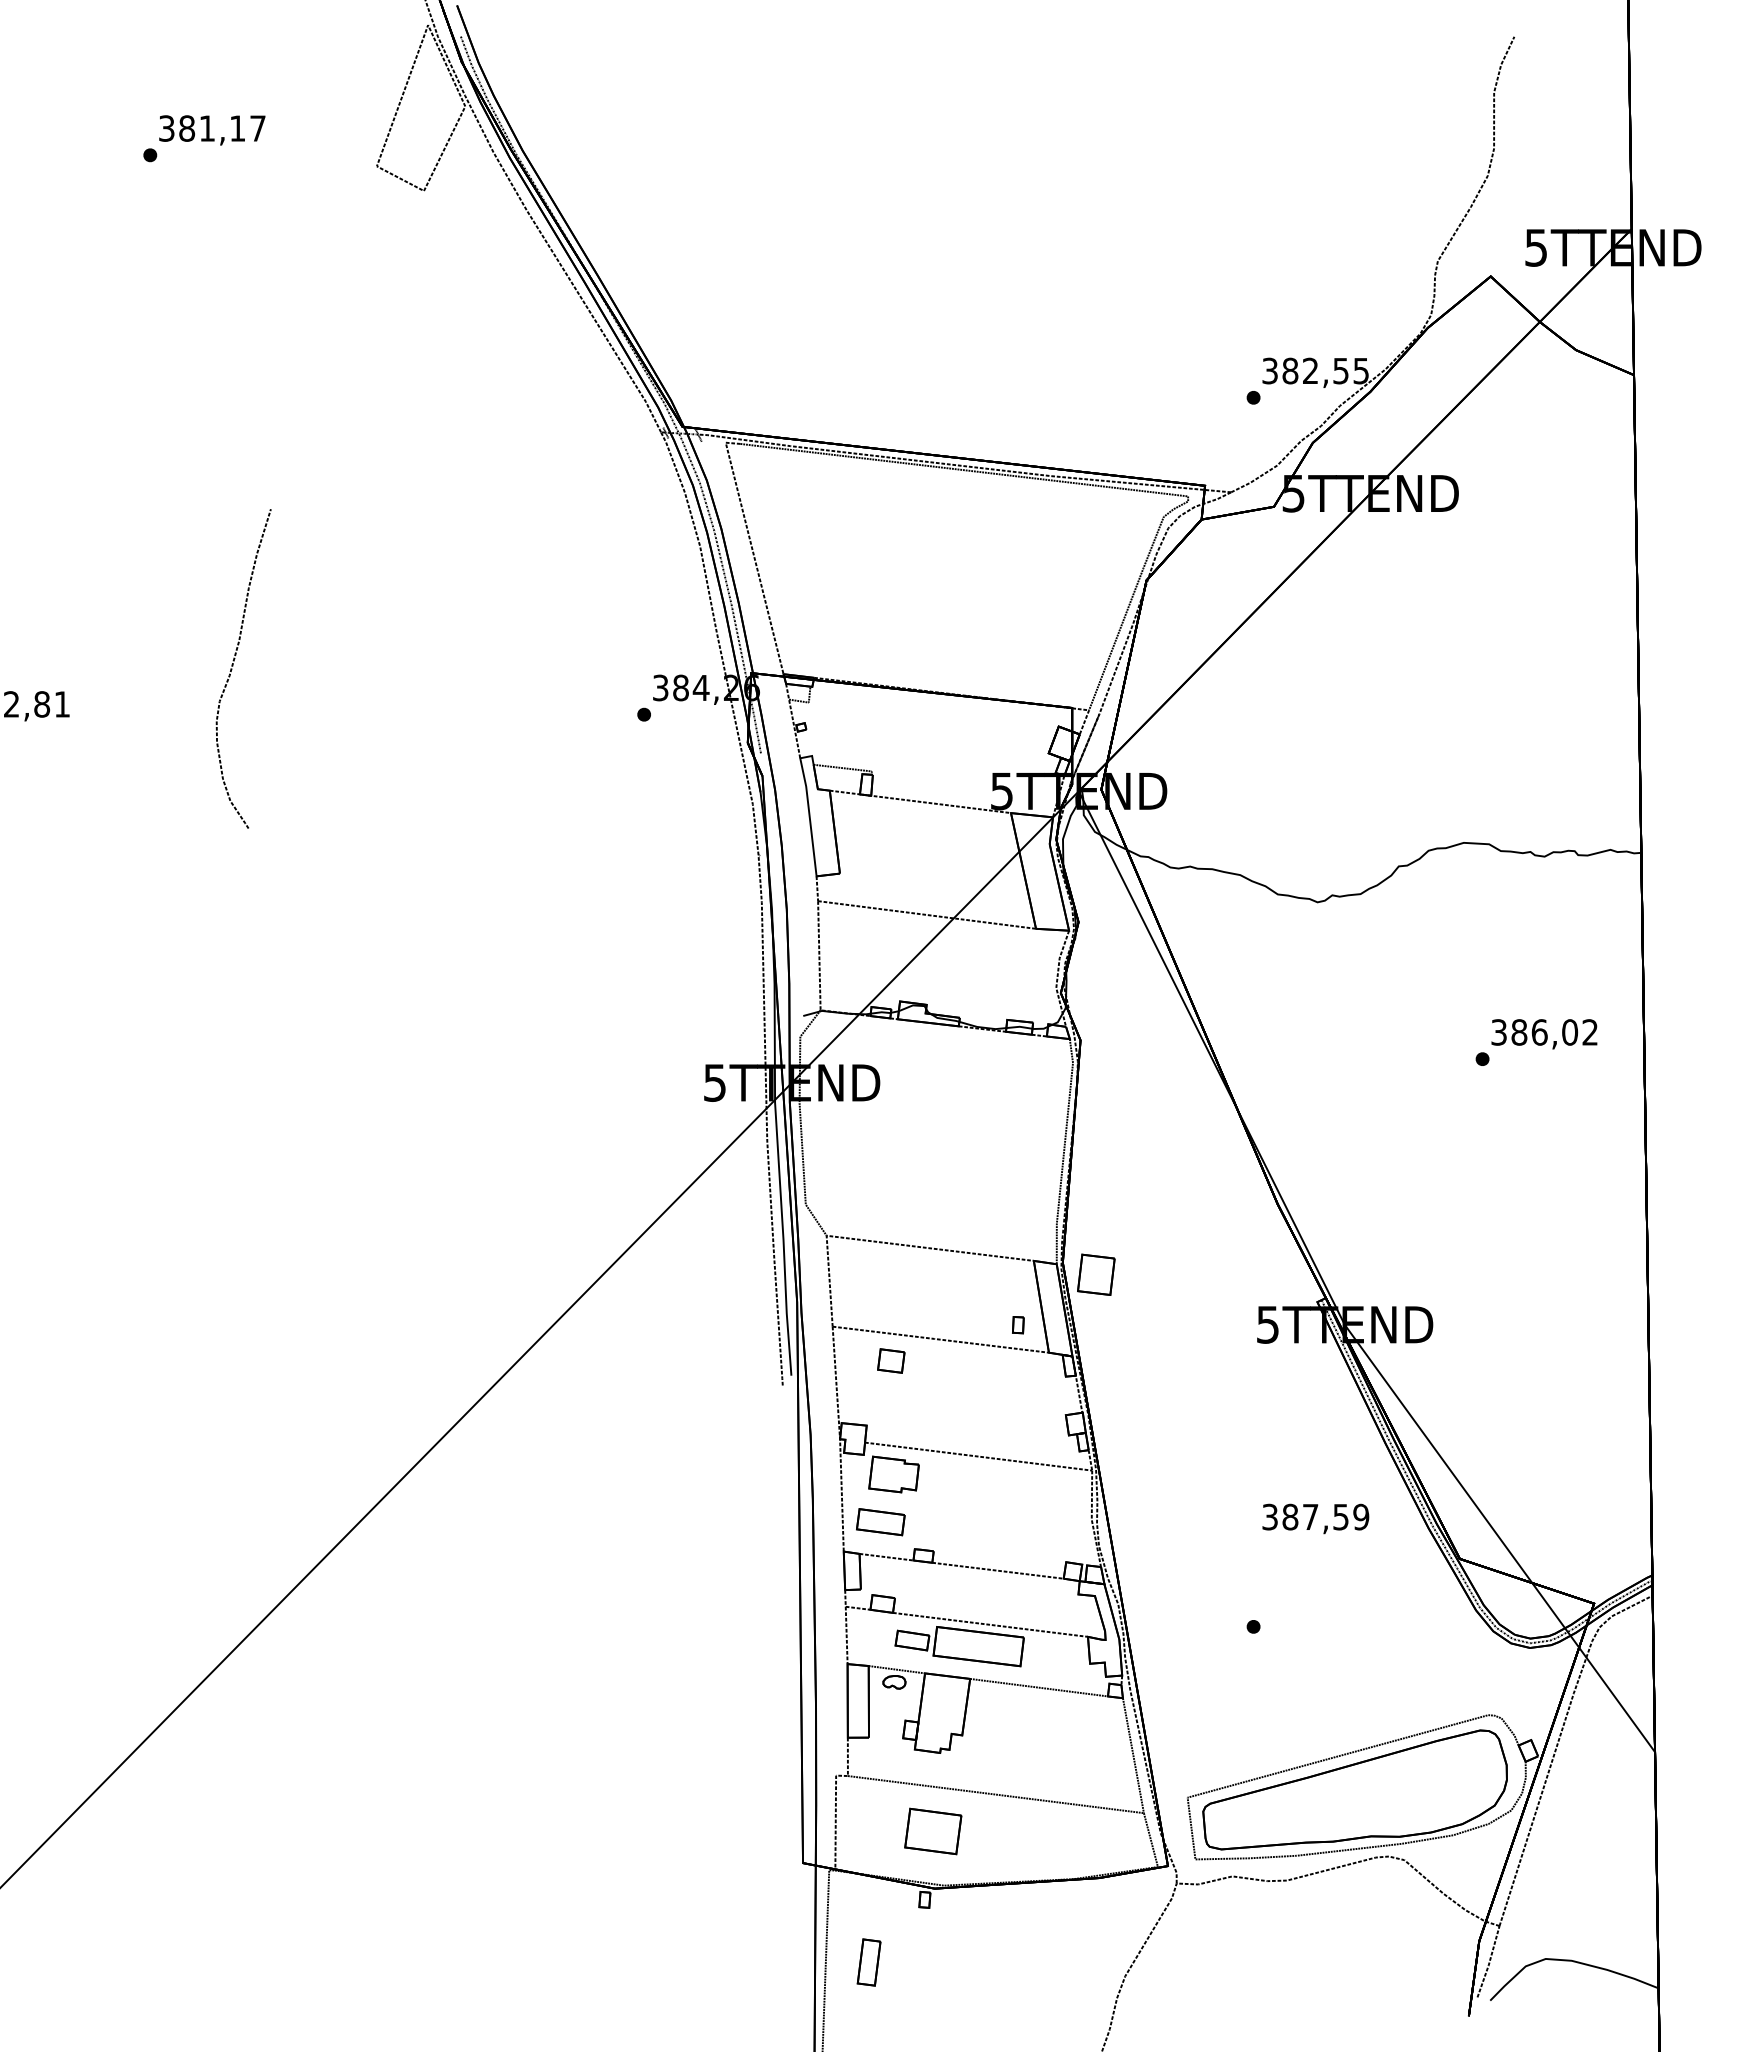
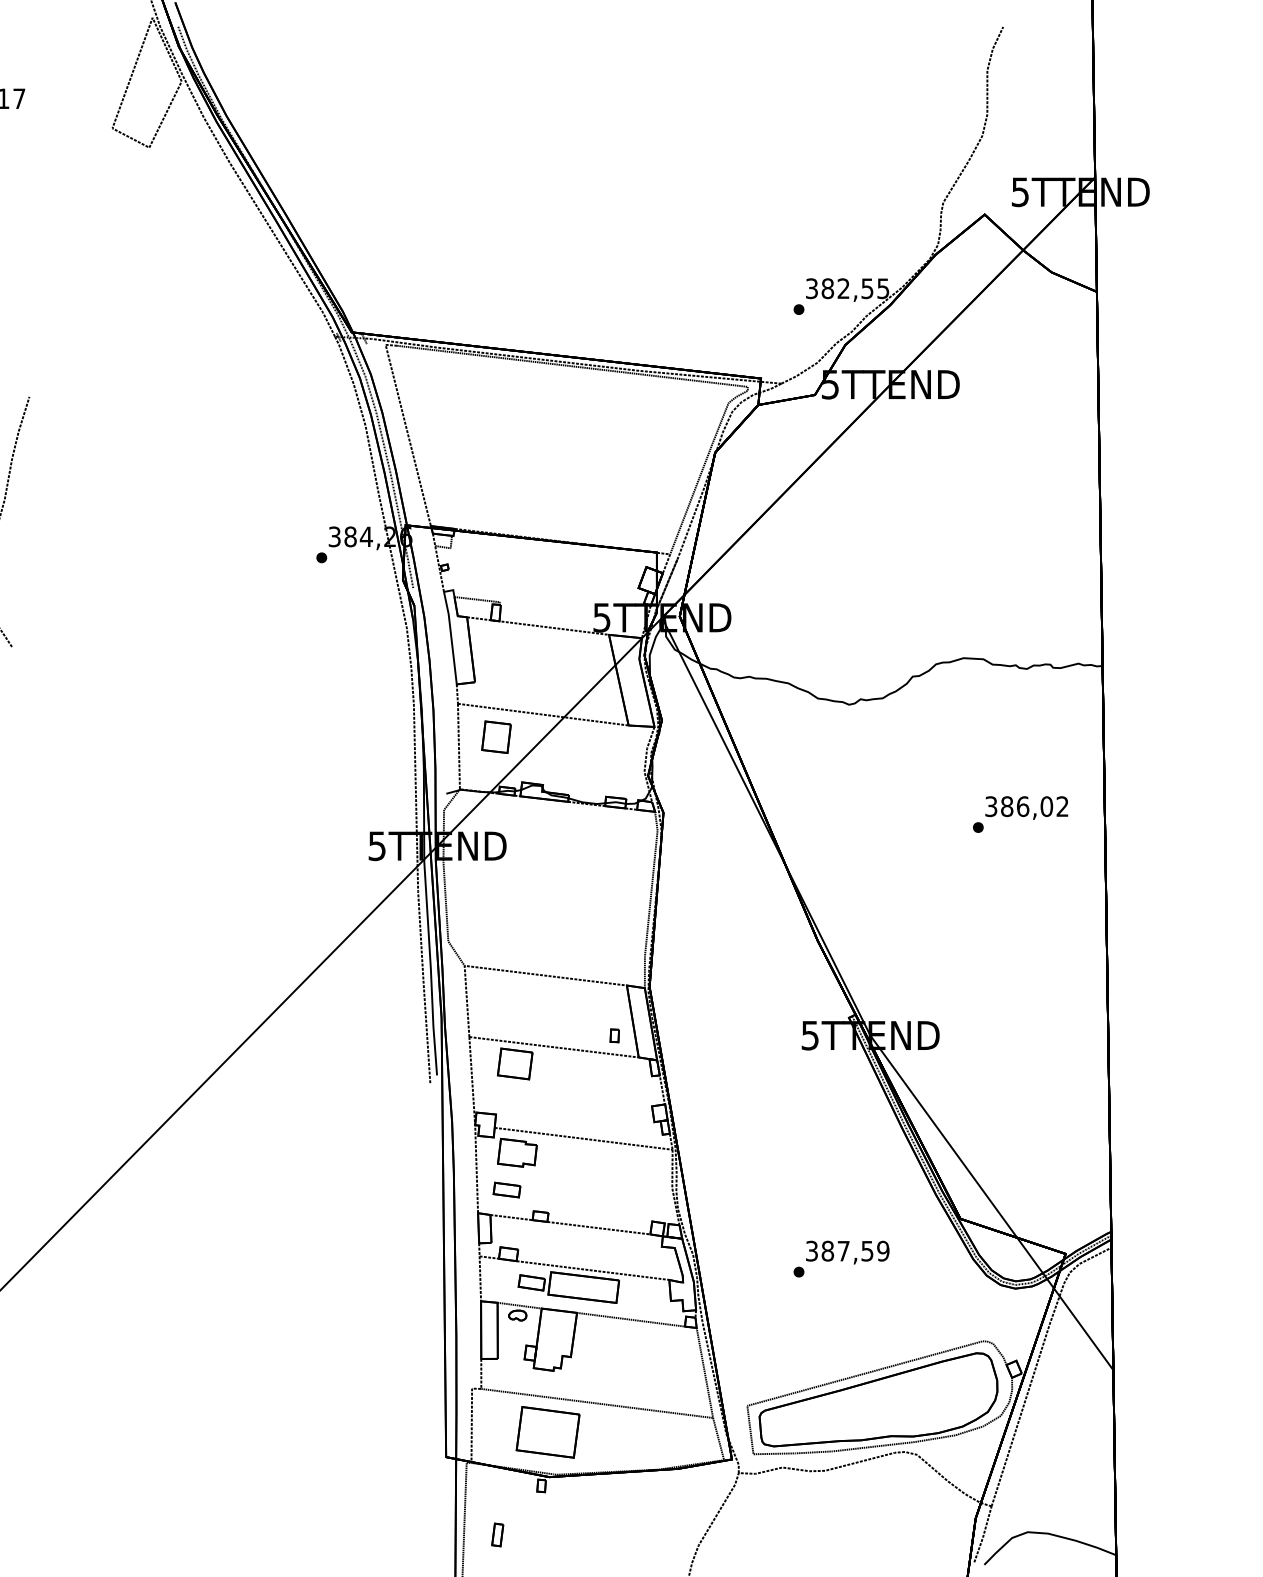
part: (1096, 1274) -> (496, 736), moved
part: (891, 1360) -> (515, 1063), size x1.67
text: (1315, 1518) -> (847, 1252), moved
part: (880, 1521) -> (506, 1189), size x0.71
part: (933, 1831) -> (548, 1432), size x1.43
part: (868, 1962) -> (497, 1534), size x0.62

